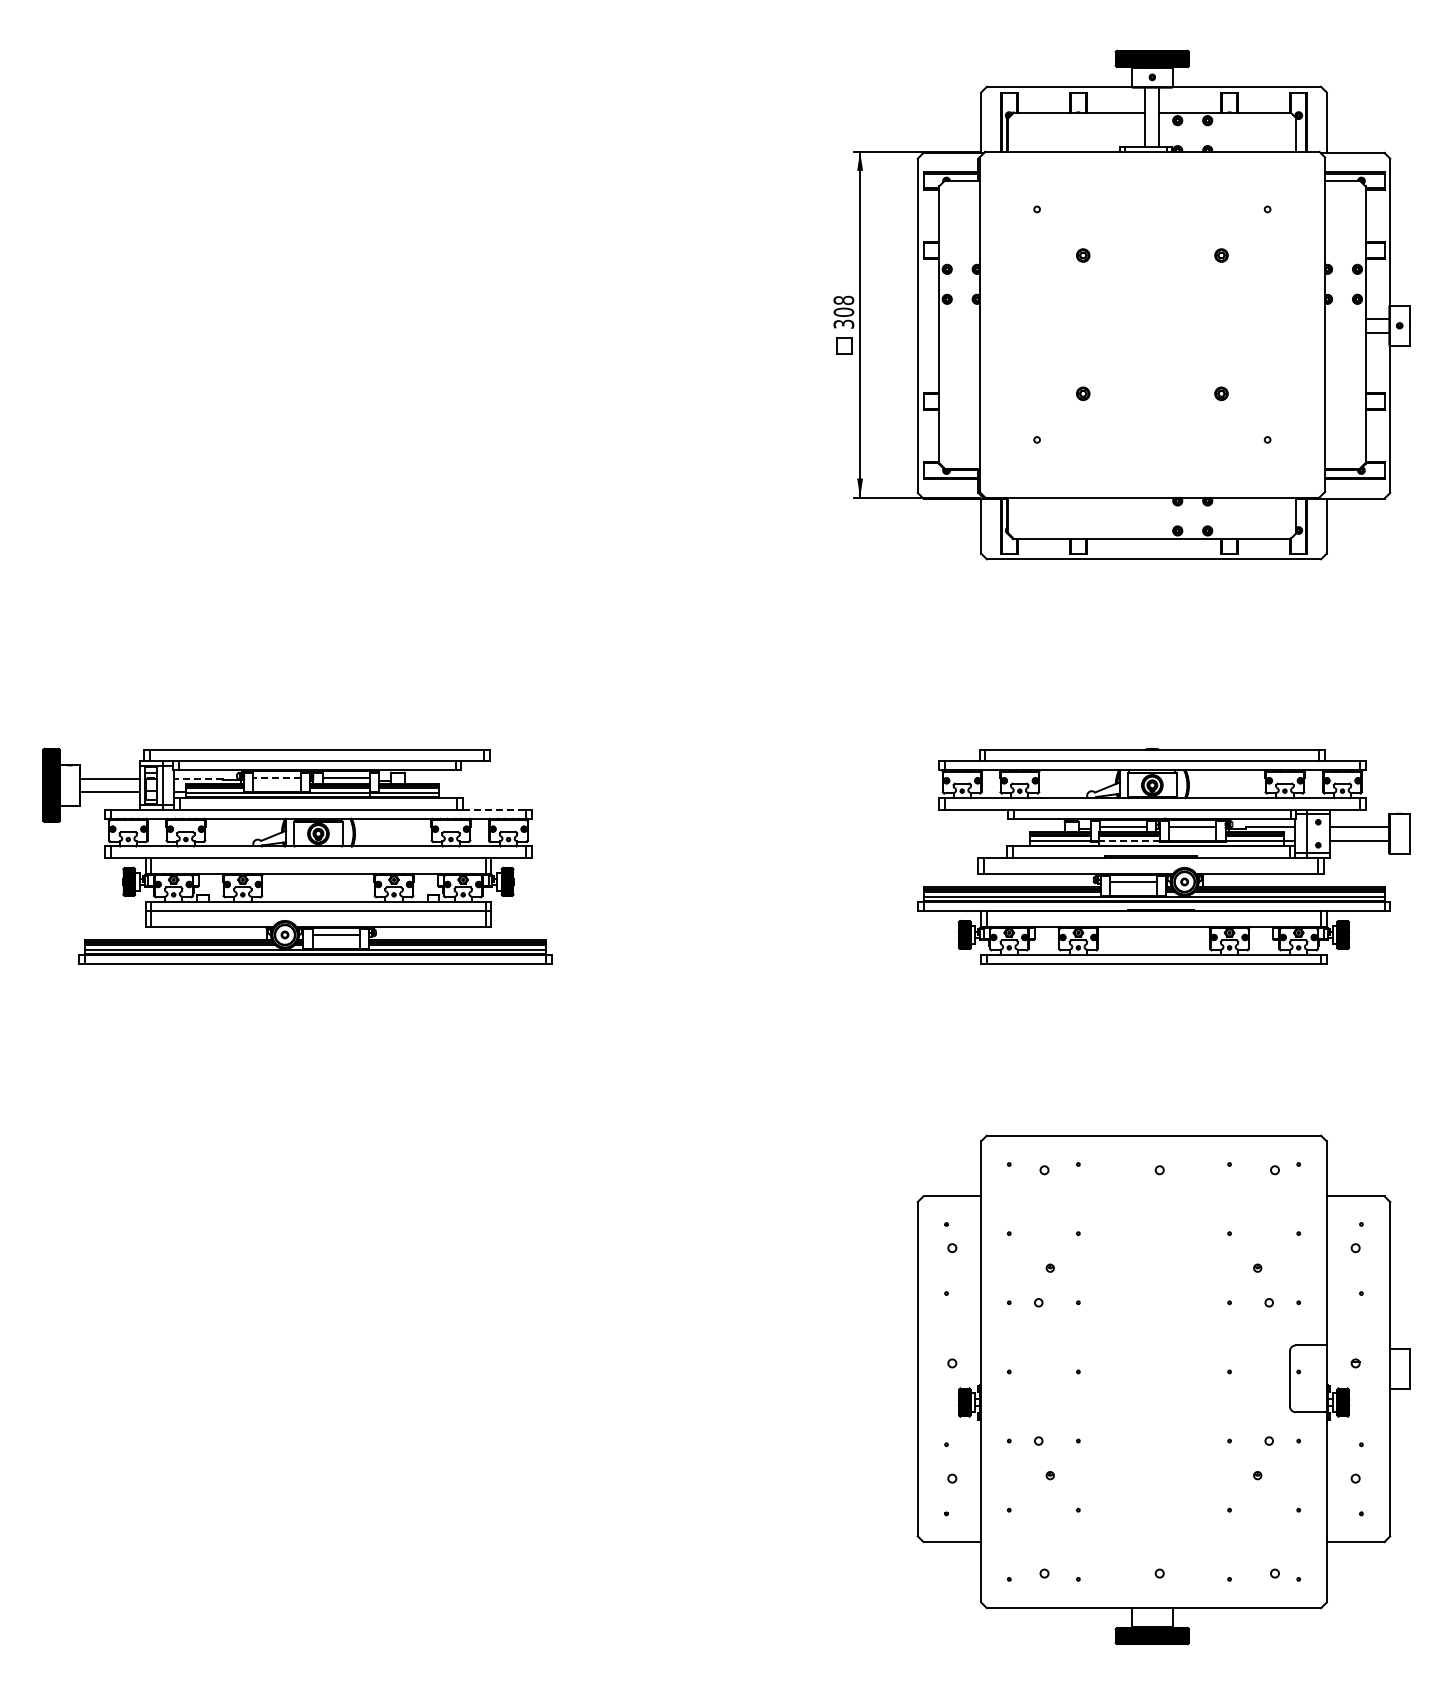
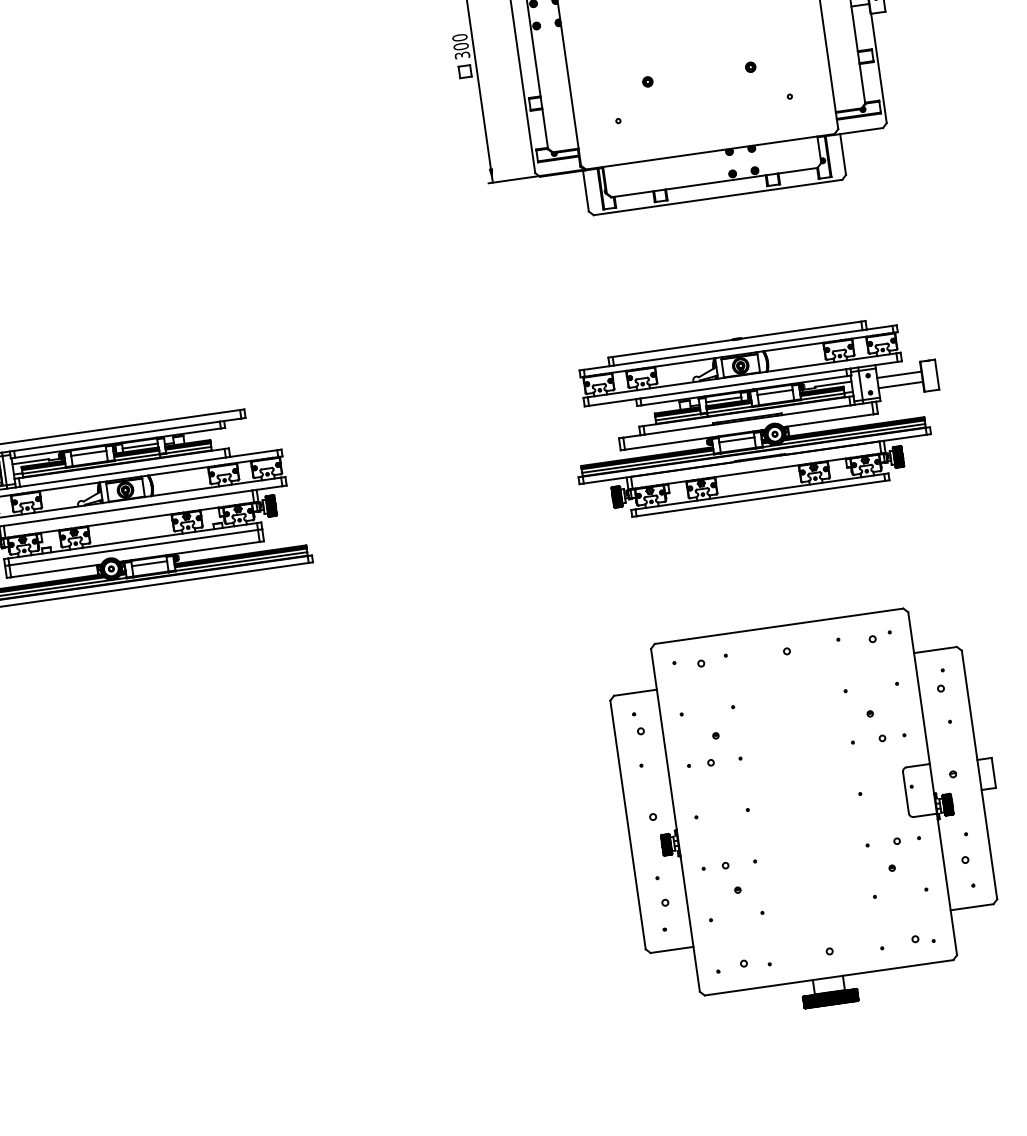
text: (843, 300) -> (459, 37), 308 -> 300
line: (198, 778) -> (30, 461), dashed -> solid
line: (276, 778) -> (88, 453), dashed -> solid
line: (494, 809) -> (253, 453), dashed -> solid
line: (1129, 841) -> (729, 410), dashed -> solid

